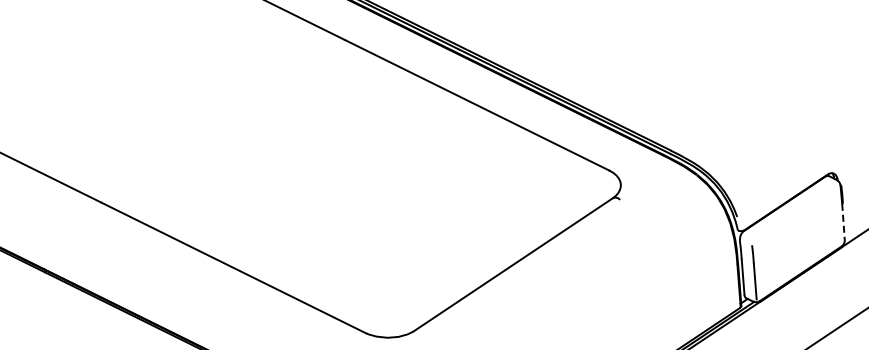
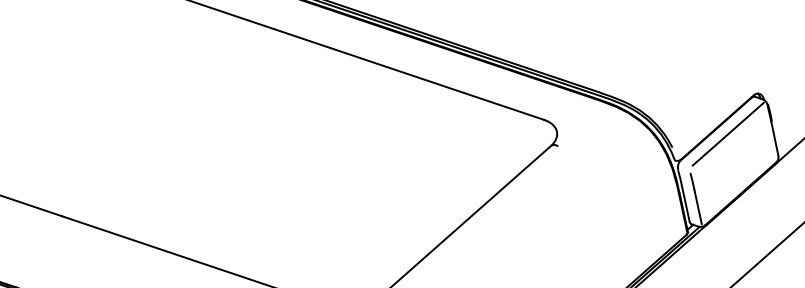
line: (796, 210) -> (728, 133), added
line: (843, 222) -> (774, 139), dashed -> solid

